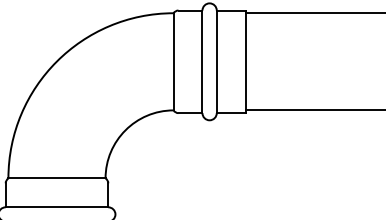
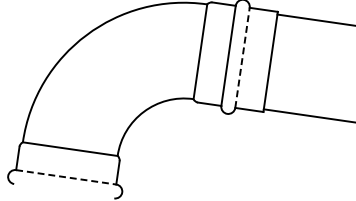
line: (216, 61) -> (242, 57), solid -> dashed
line: (57, 207) -> (66, 177), solid -> dashed

